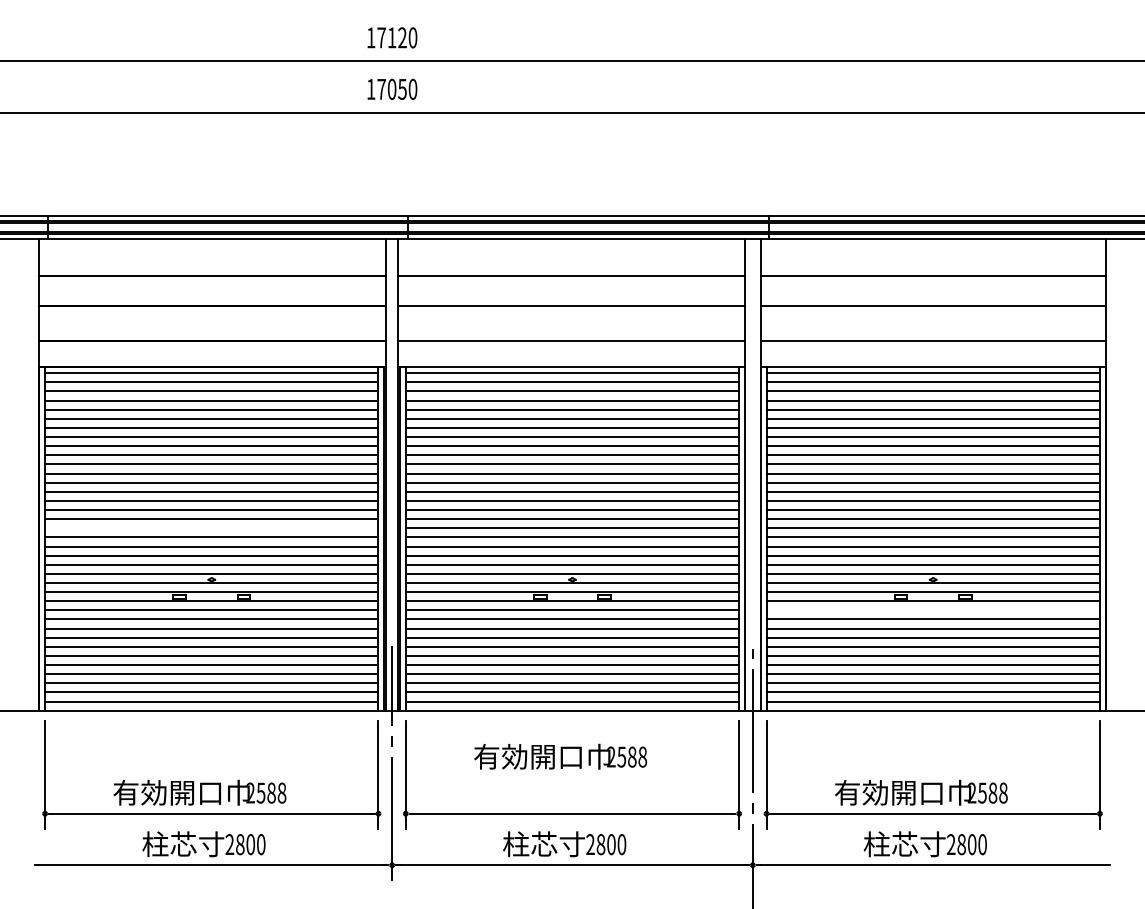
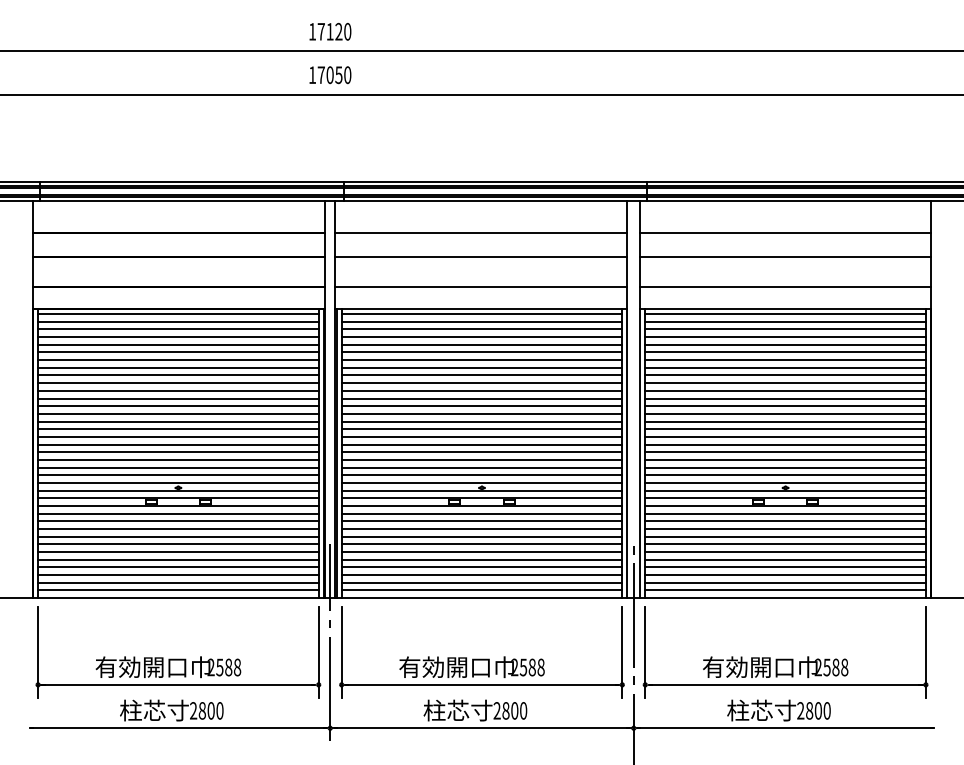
line: (211, 528) -> (178, 444), added
line: (932, 610) -> (785, 513), added
text: (560, 756) -> (471, 666), moved

